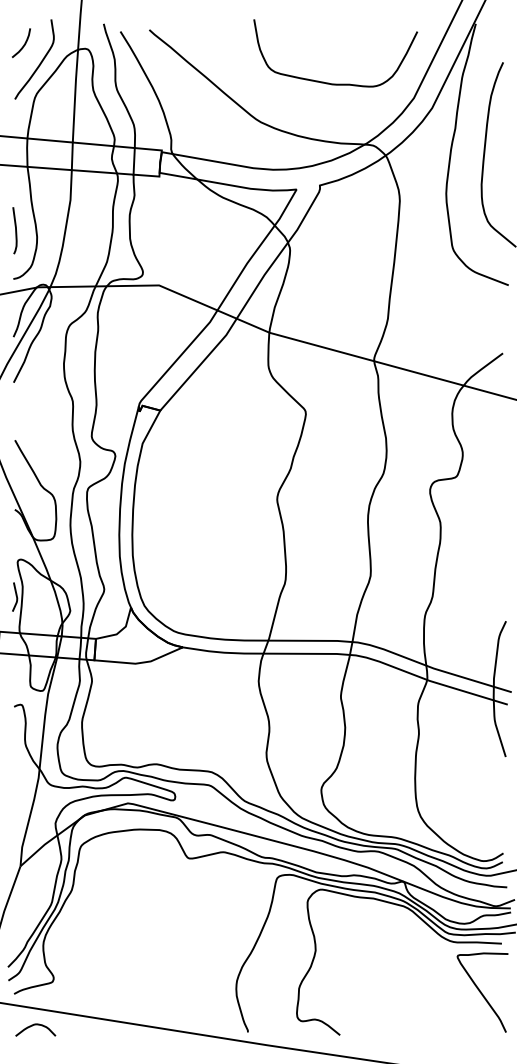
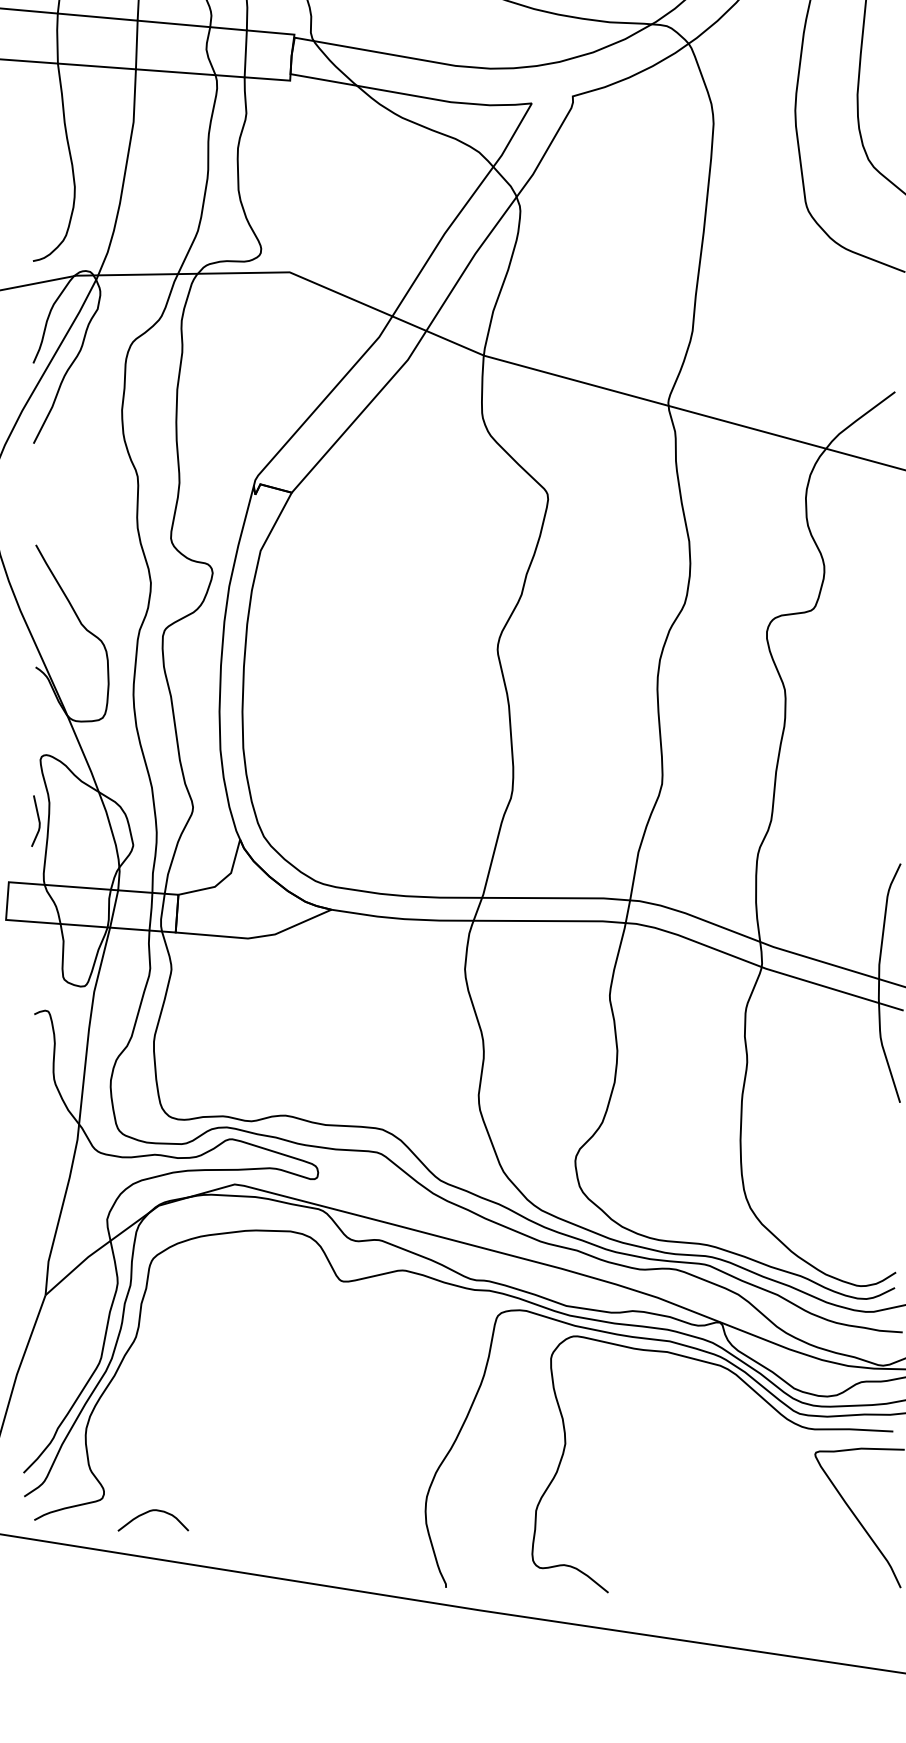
curve: (15, 230) -> (36, 175), removed
curve: (35, 1025) -> (152, 1512), moved

